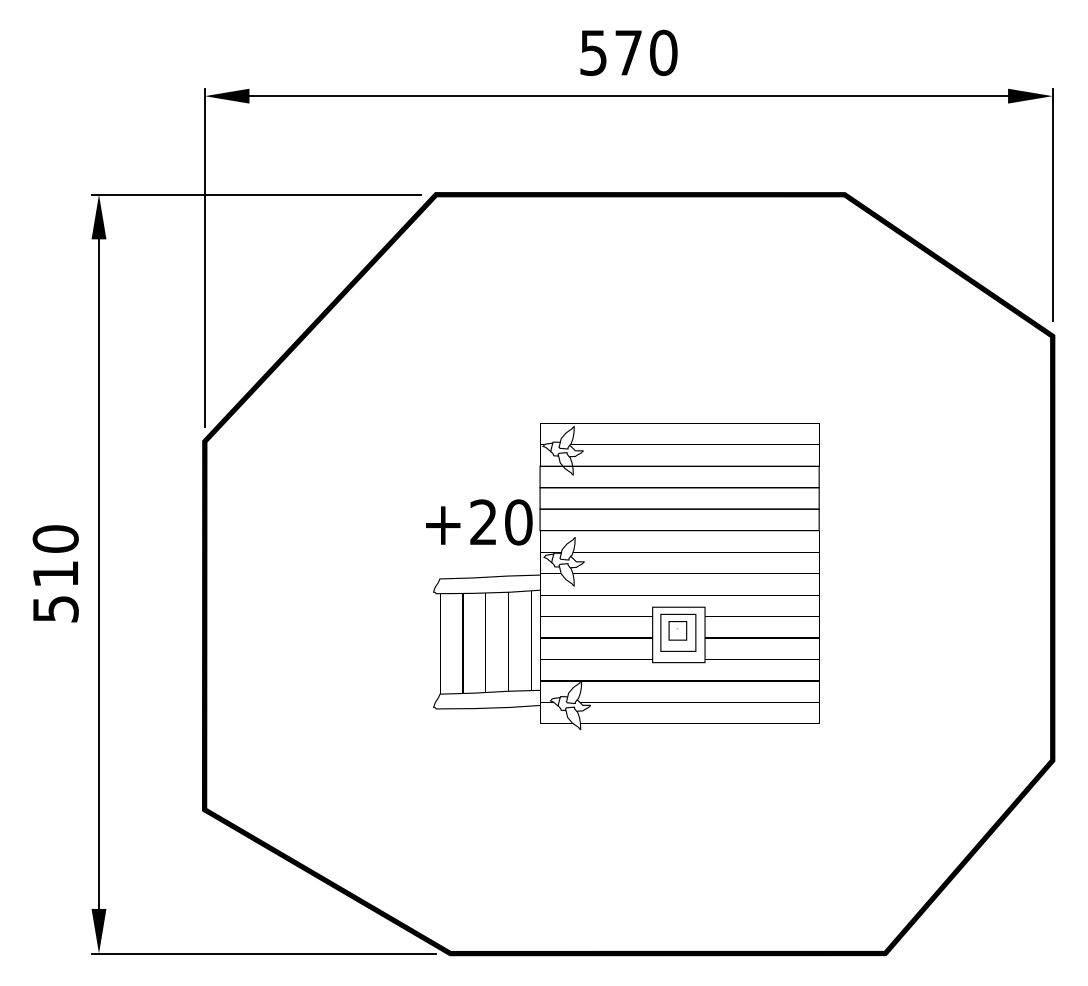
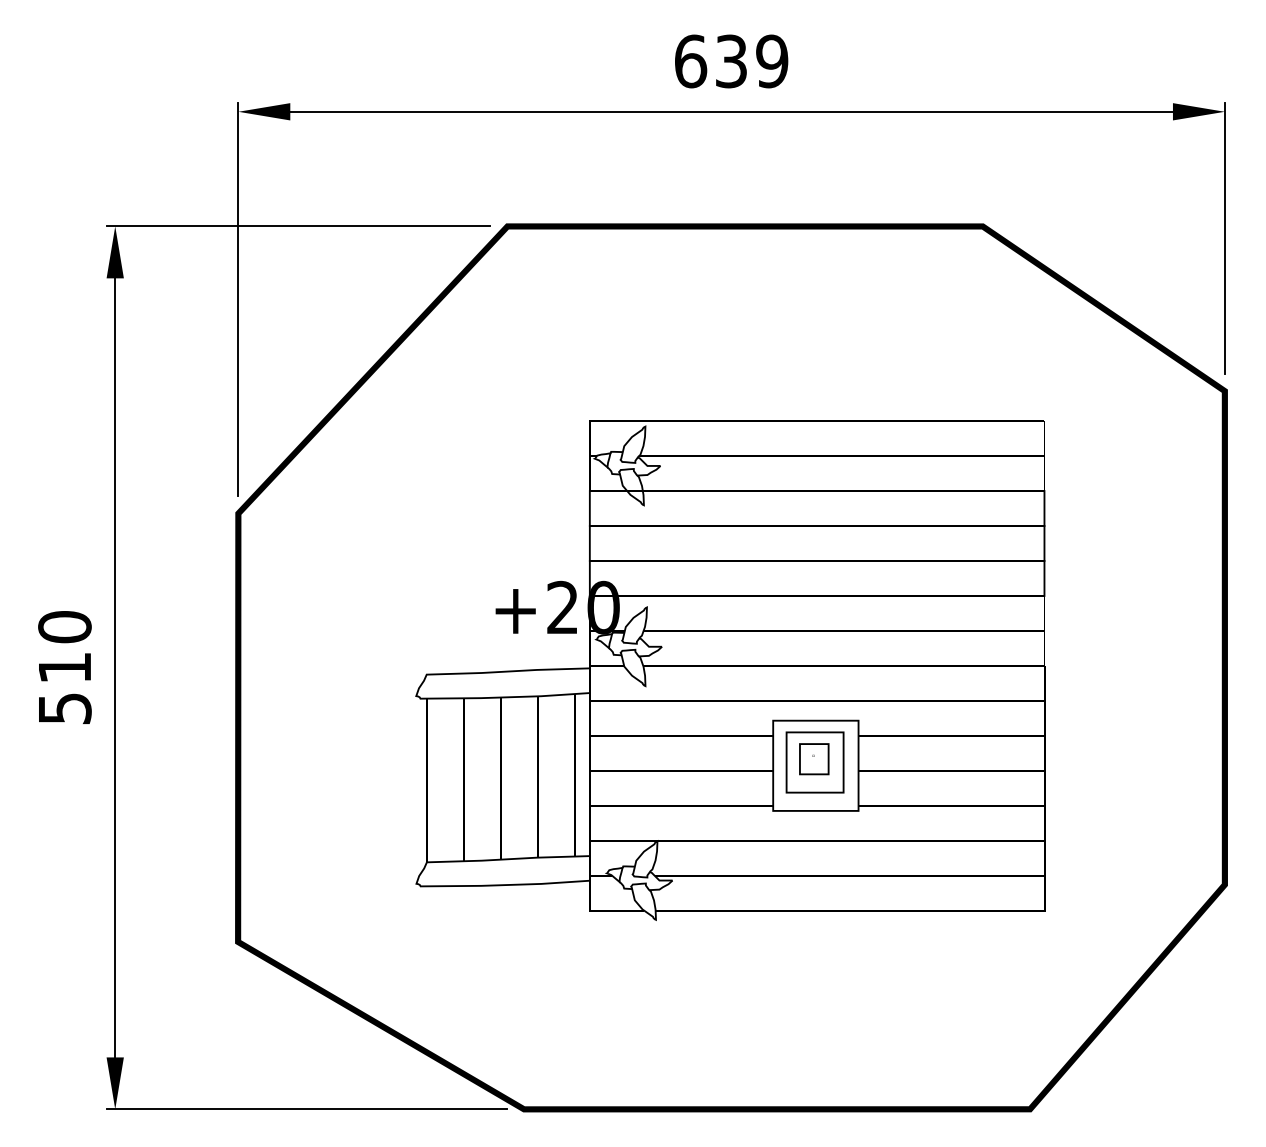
text: (628, 52) -> (731, 60), 570 -> 639
part: (622, 576) -> (724, 670), size x1.4

